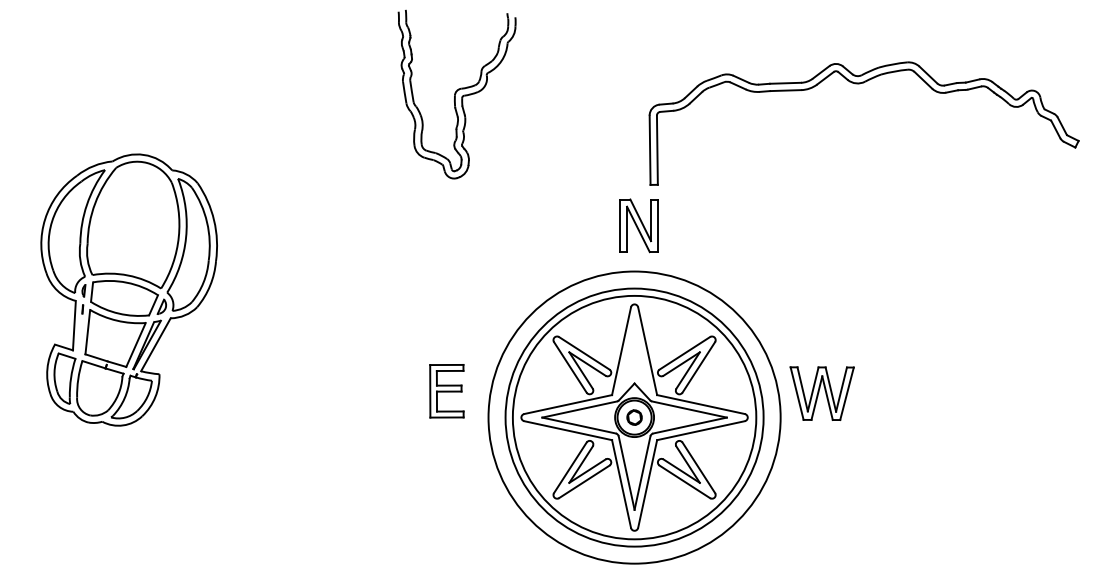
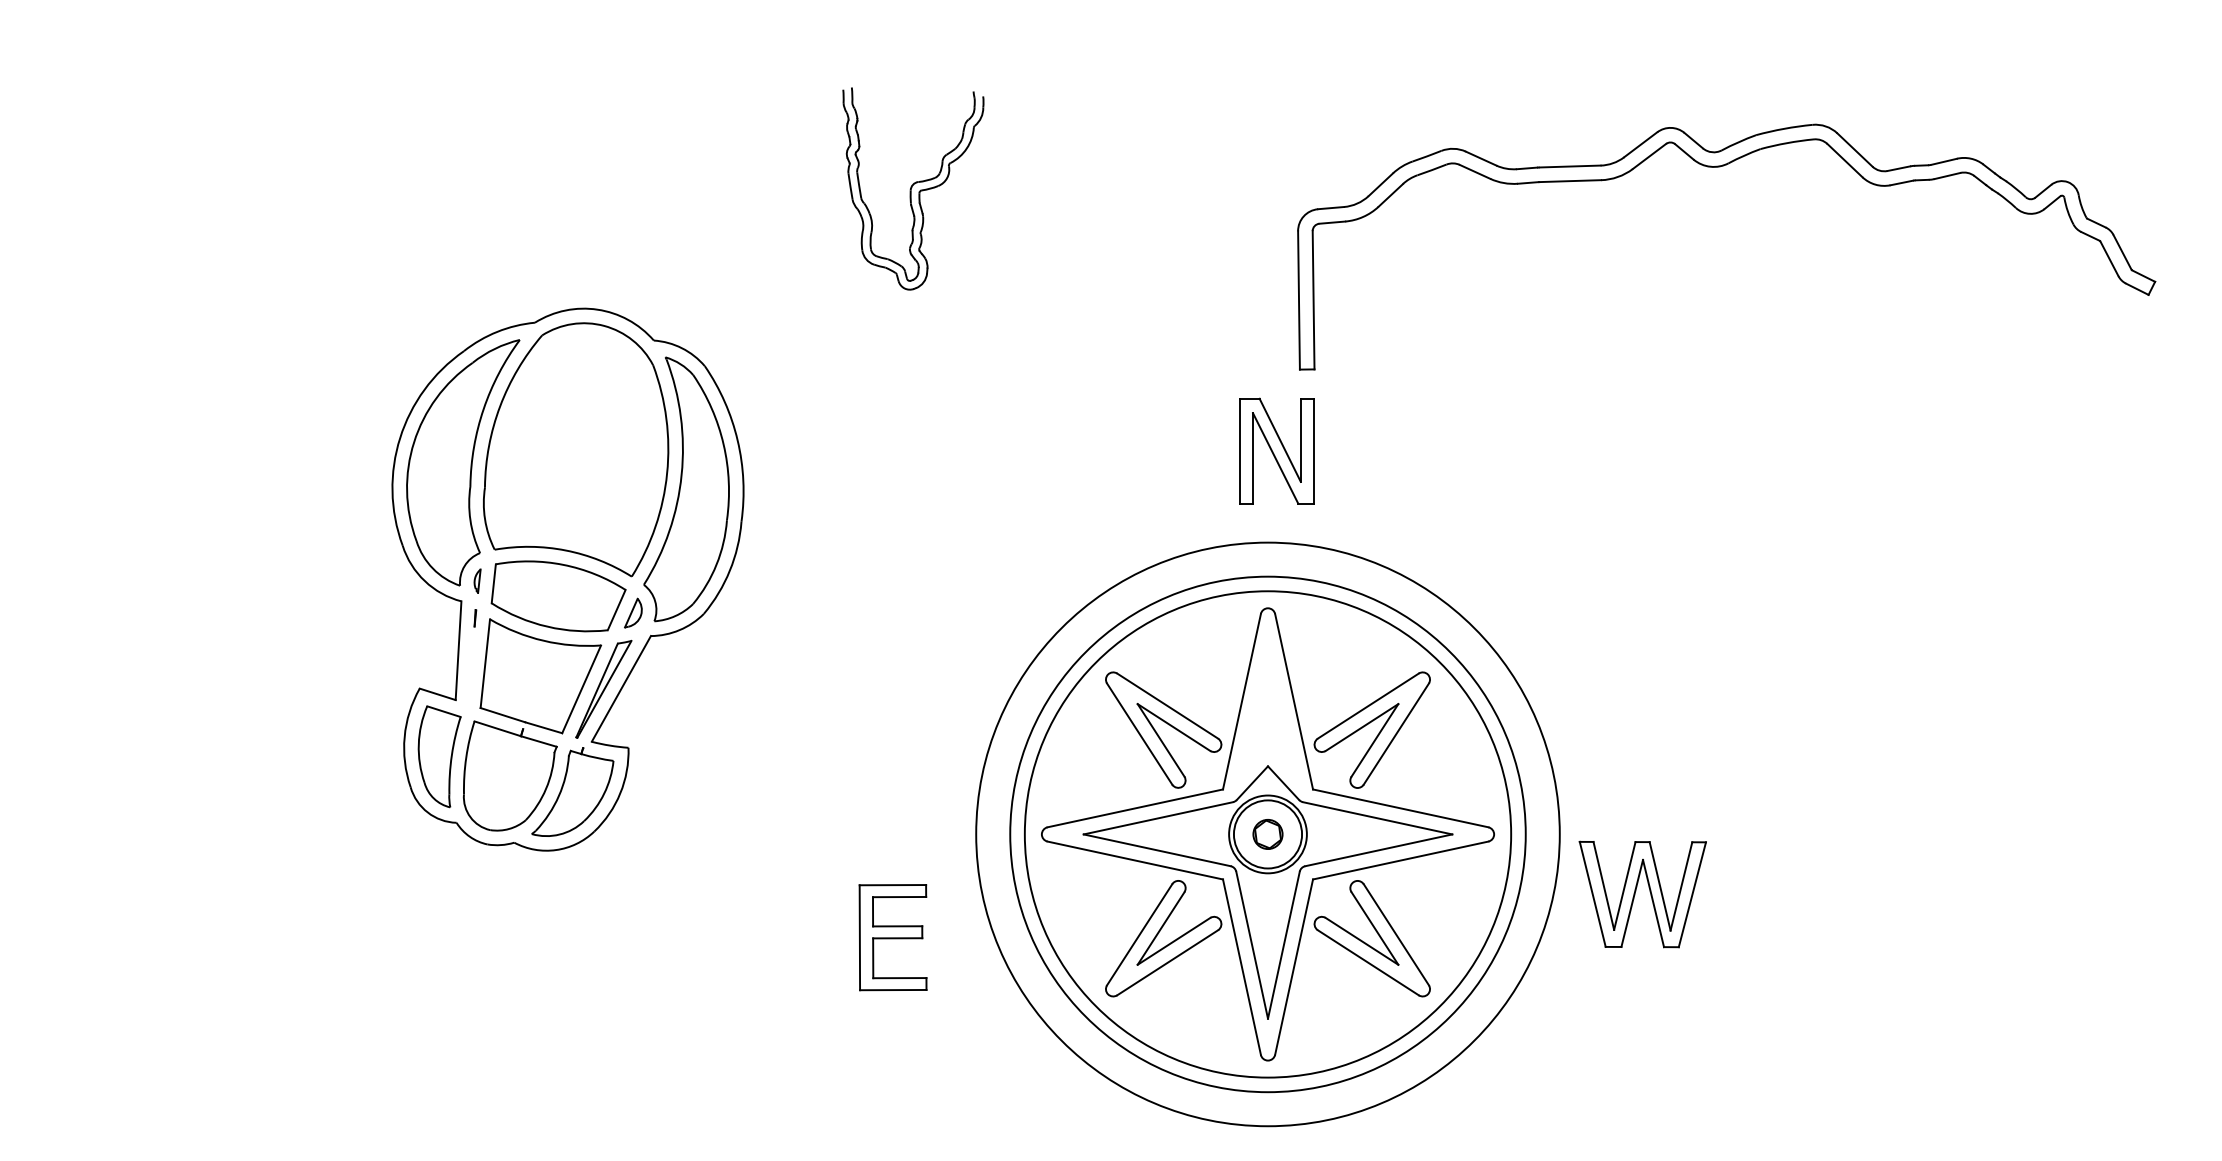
part: (456, 94) -> (912, 188), size x0.6
part: (128, 289) -> (566, 578), moved
part: (446, 391) -> (892, 938), moved
part: (821, 393) -> (1641, 894), moved

